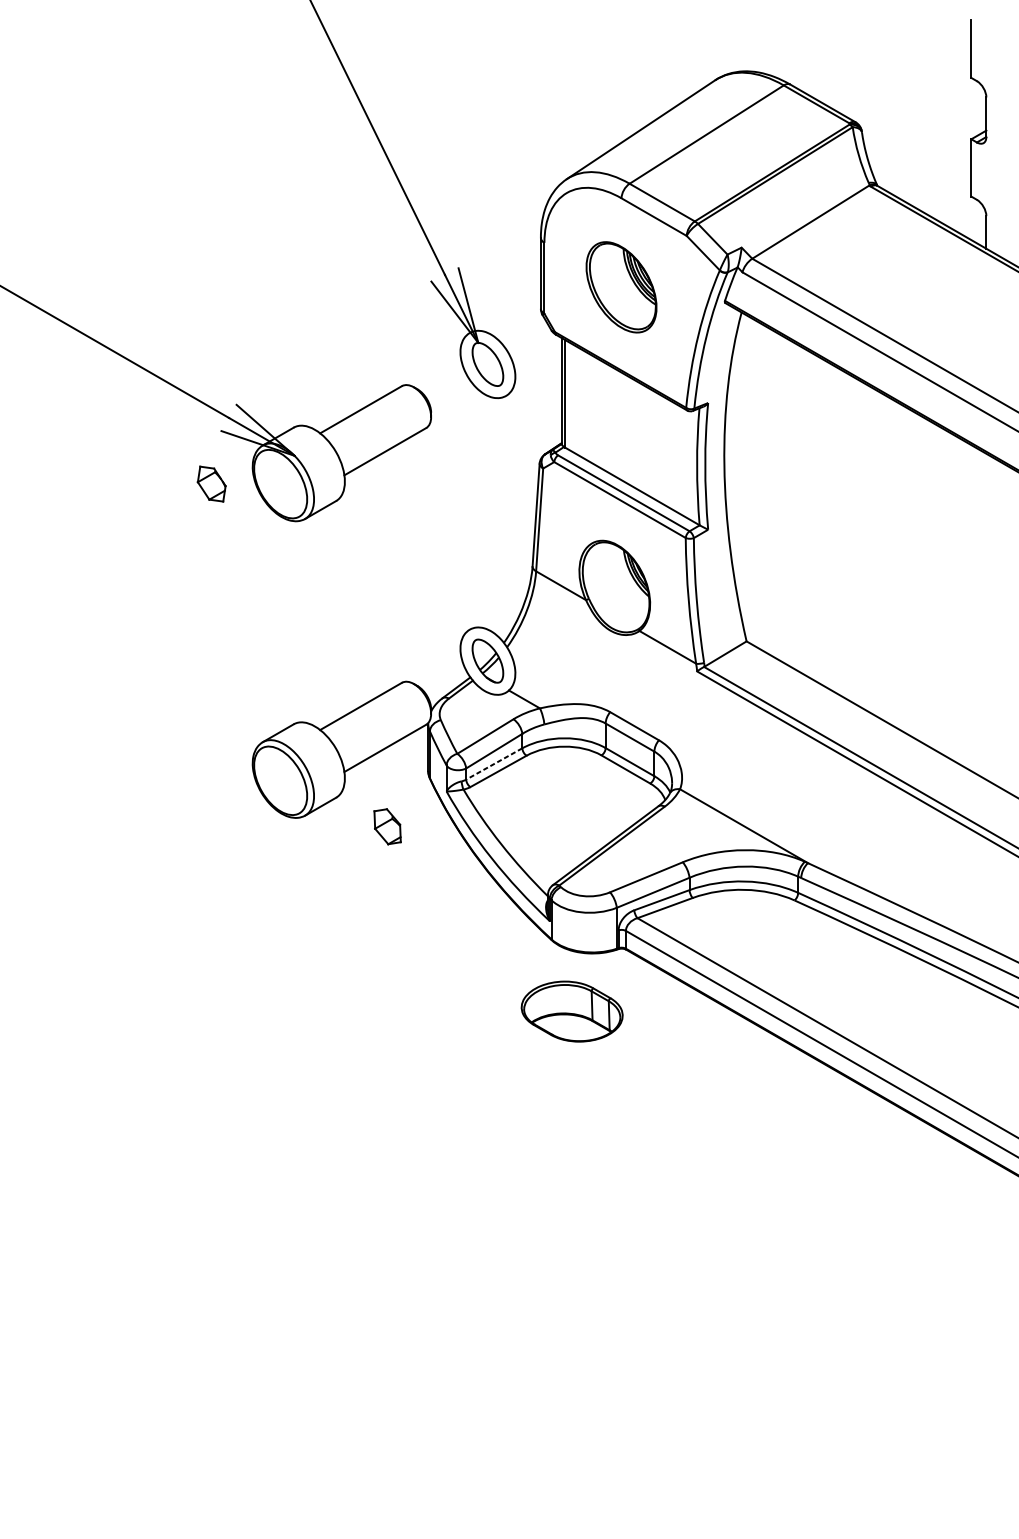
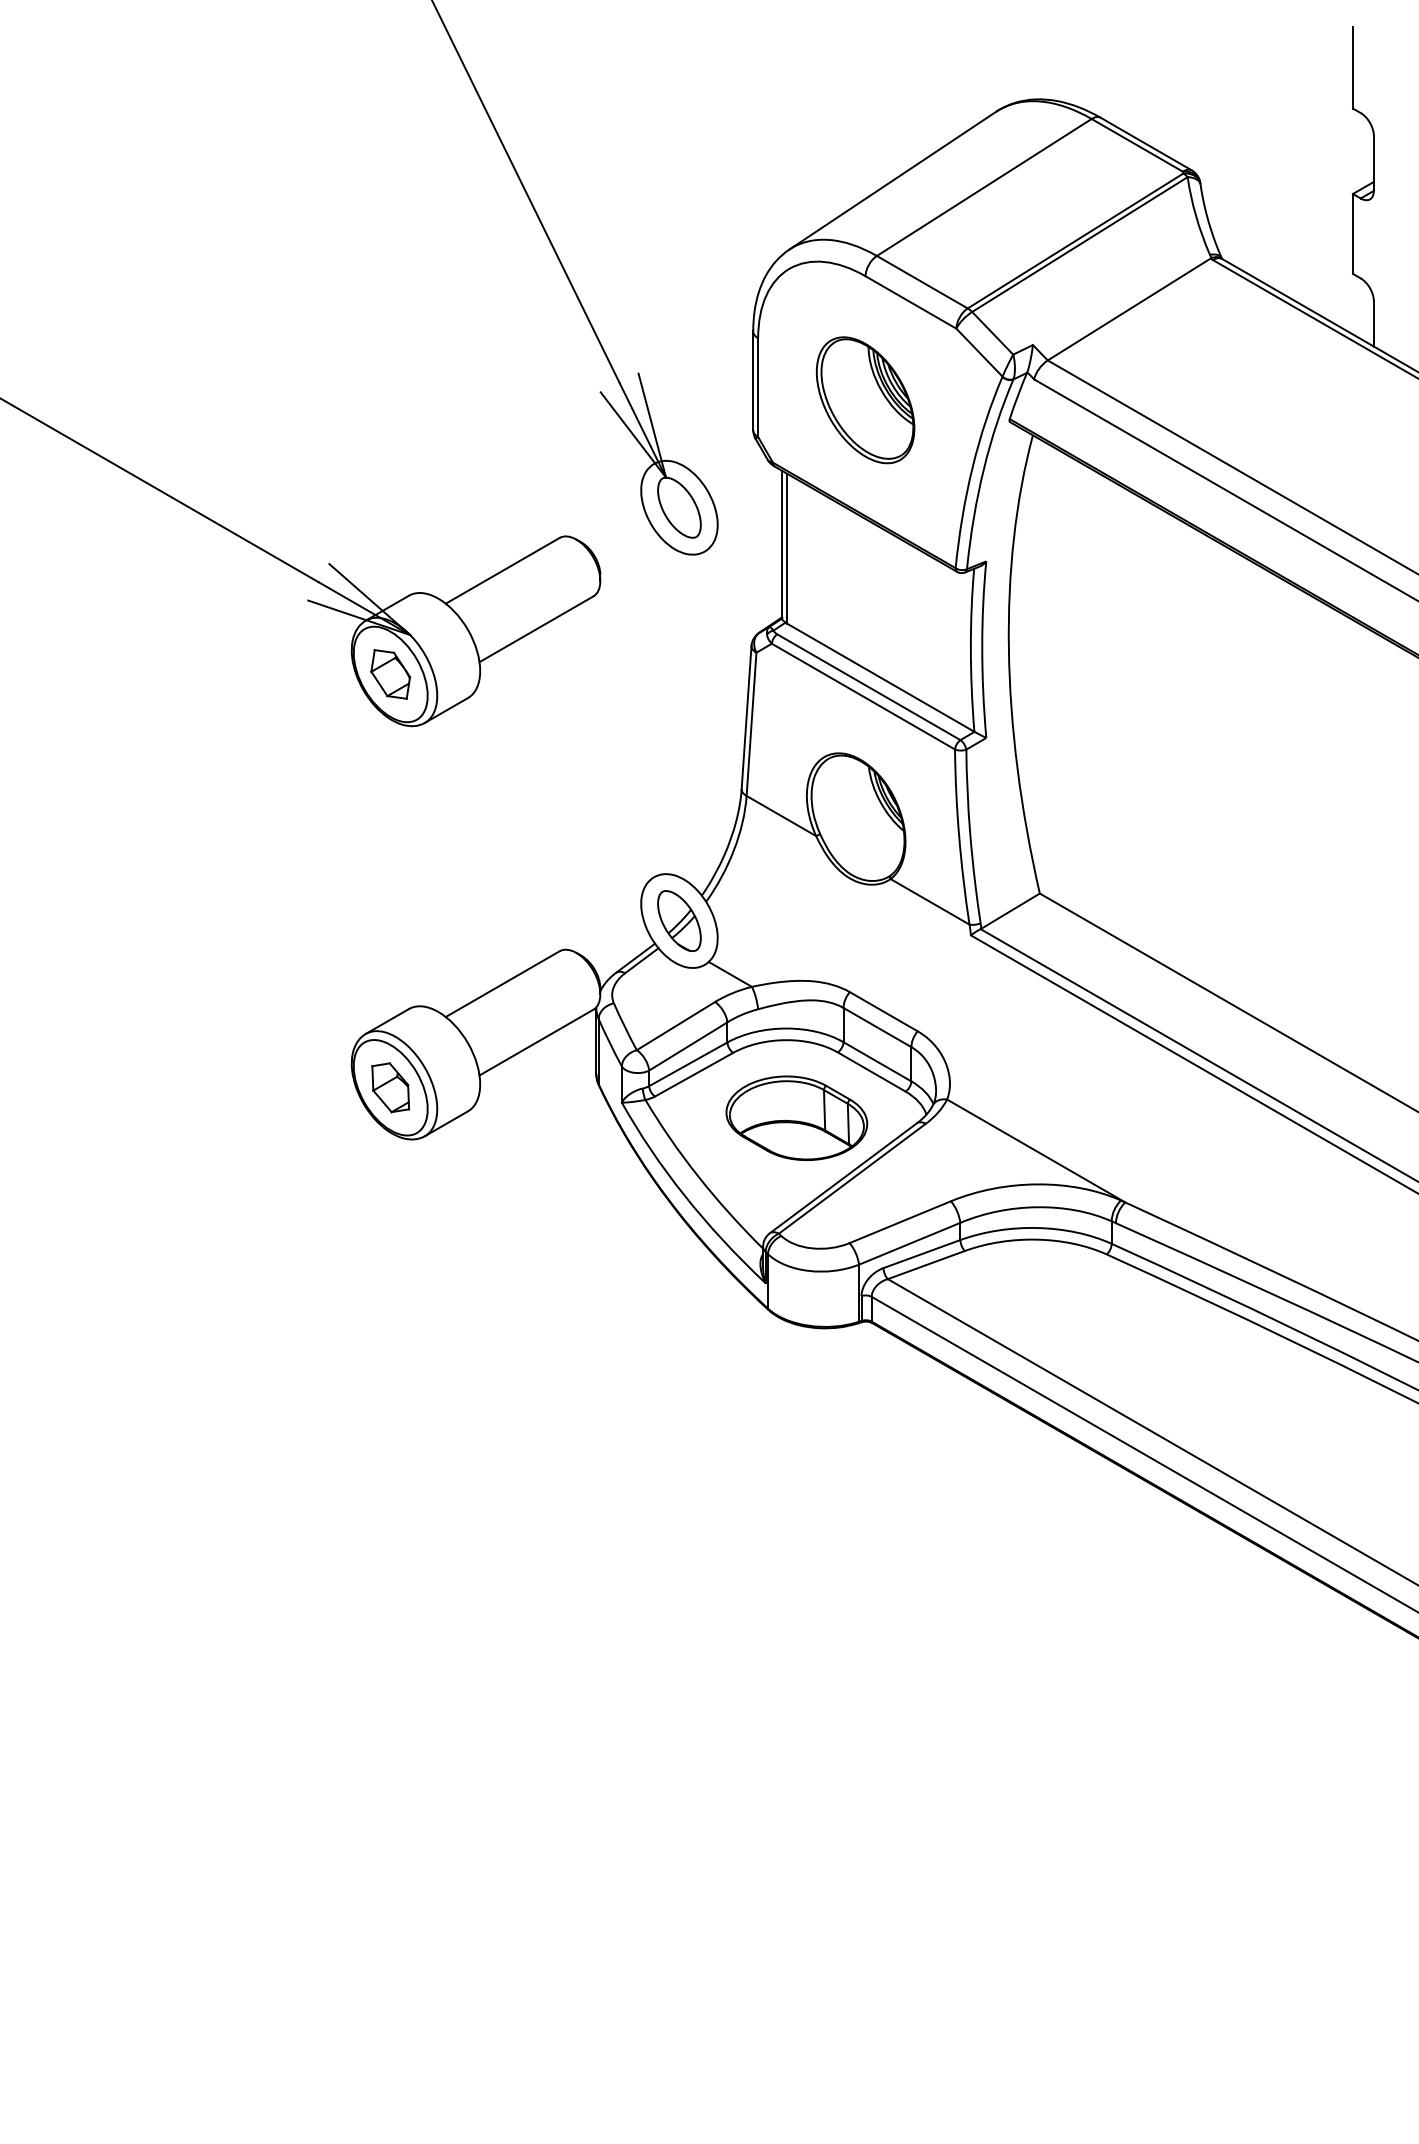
part: (211, 484) -> (390, 674), moved
line: (494, 764) -> (688, 1064), dashed -> solid
part: (387, 826) -> (390, 1087), moved
part: (571, 1011) -> (796, 1117), moved

